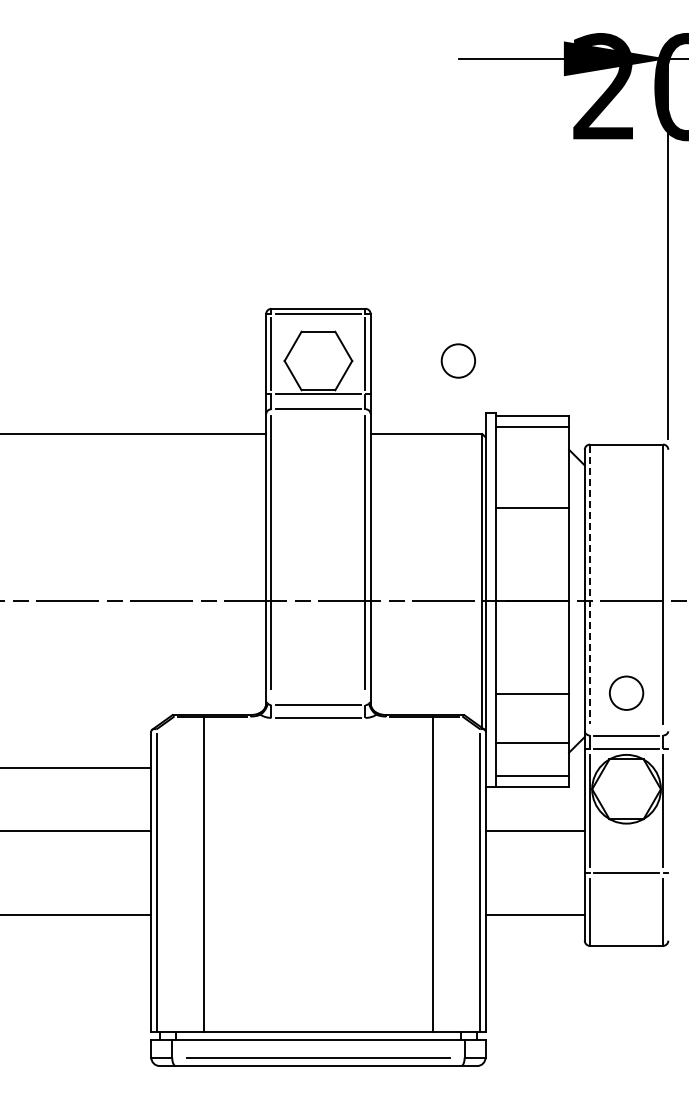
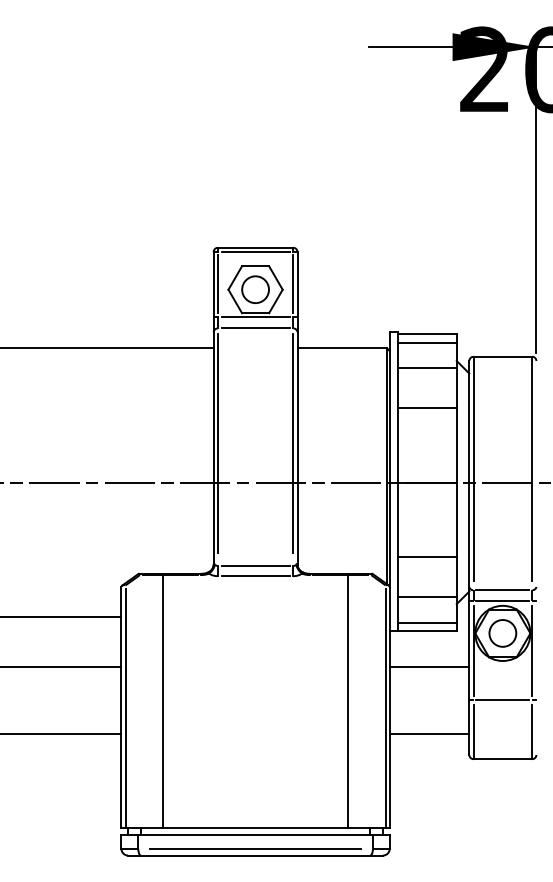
circle: (457, 360) -> (254, 289), moved
line: (532, 459) -> (427, 368), added
line: (590, 585) -> (473, 469), dashed -> solid
circle: (626, 692) -> (502, 632), moved

